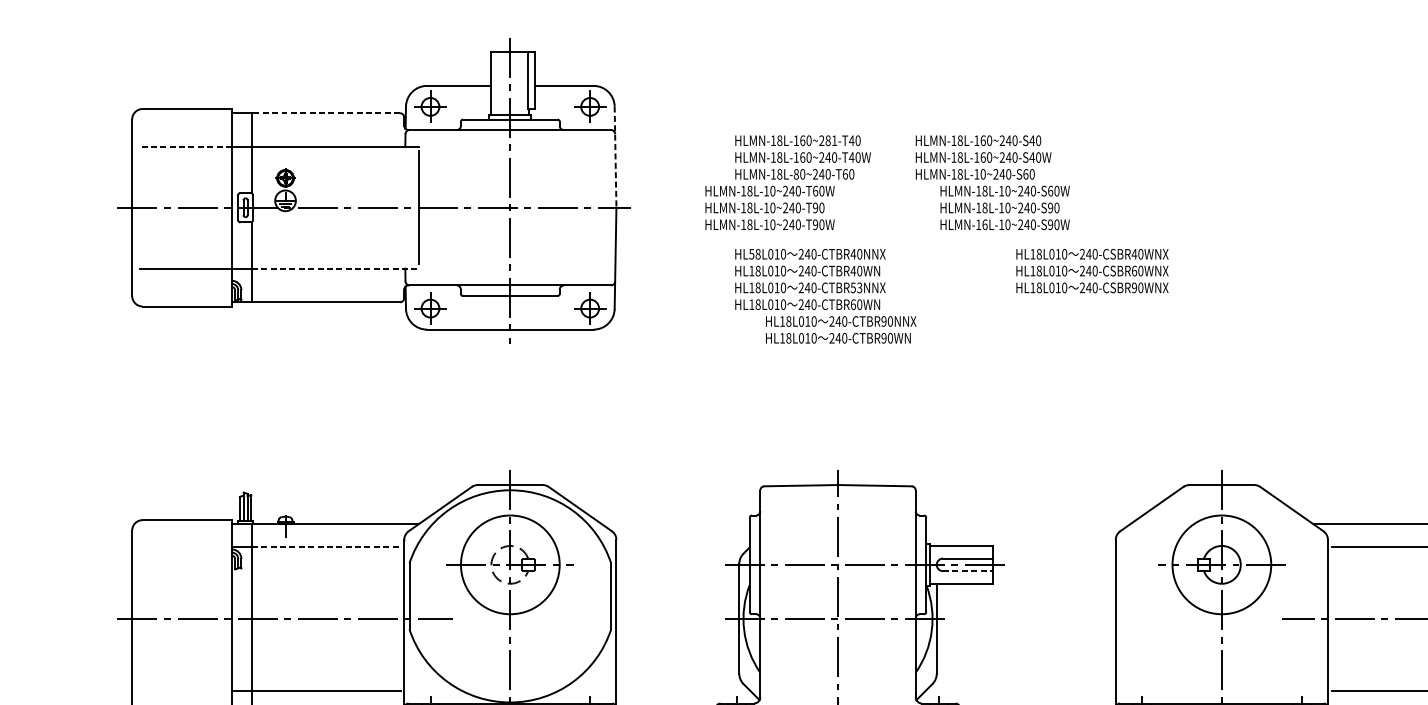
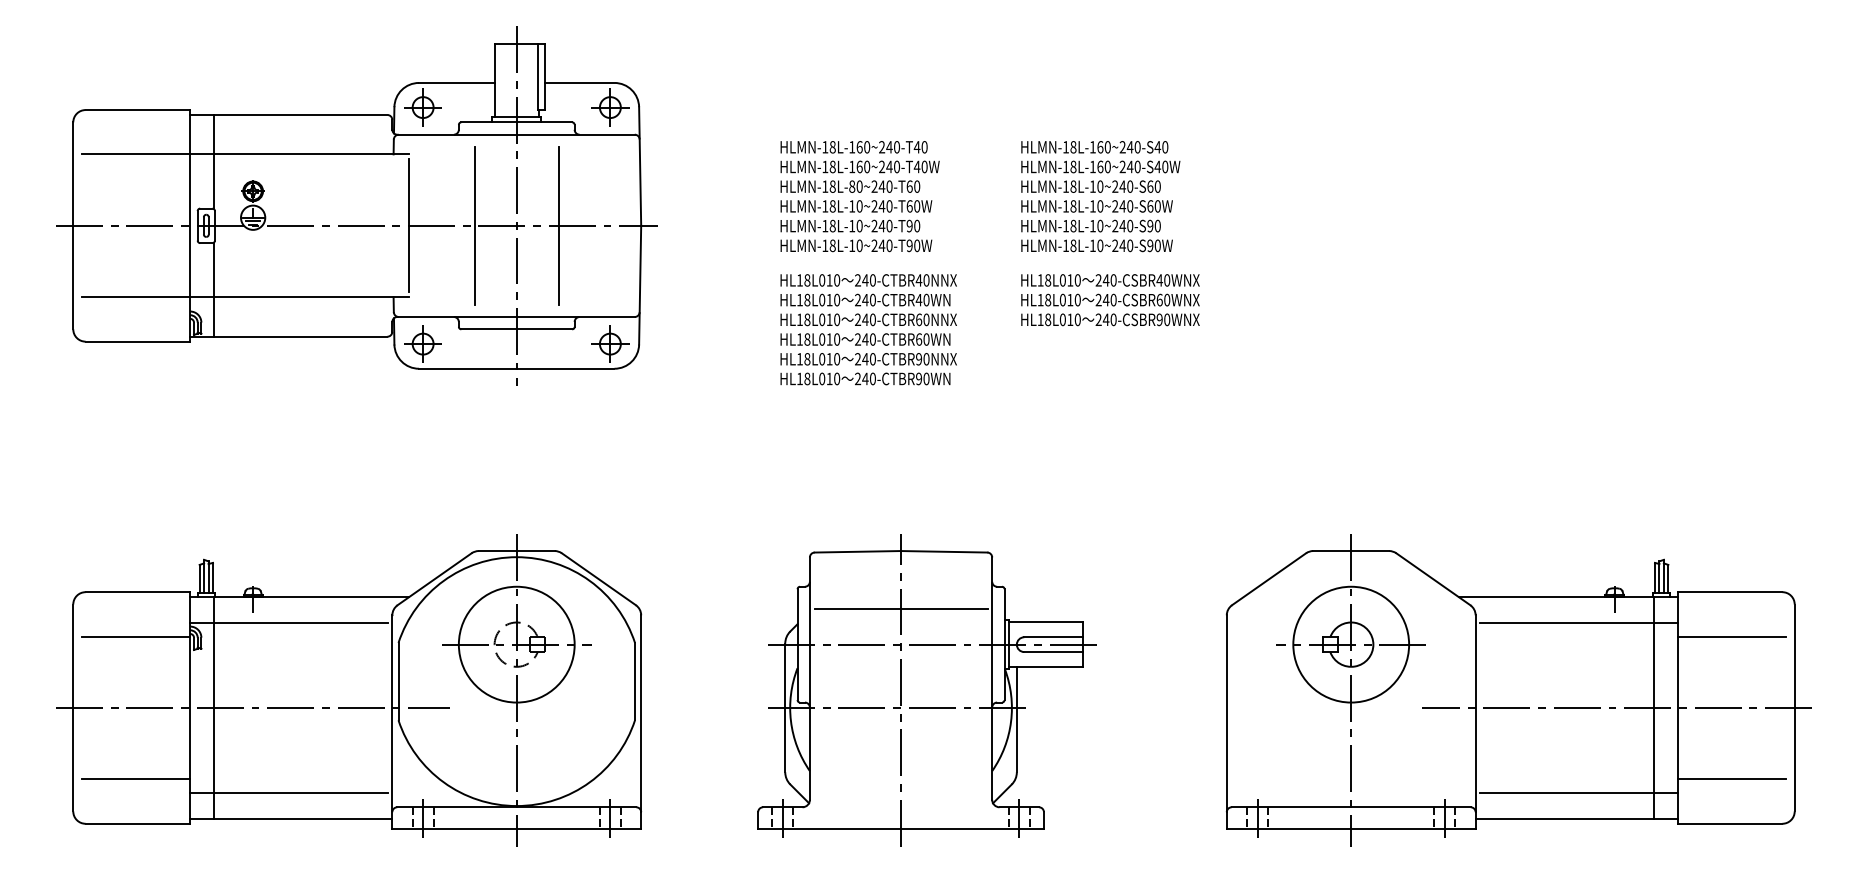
line: (325, 112) -> (300, 114), dashed -> solid
text: (831, 140) -> (893, 147), HLMN-18L-160~281-T40 -> HLMN-18L-160~240-T40
line: (185, 146) -> (135, 154), dashed -> solid
line: (615, 157) -> (640, 167), dashed -> solid
text: (983, 157) -> (1100, 166), moved
line: (474, 207) -> (474, 225), added
line: (545, 207) -> (558, 225), added
text: (770, 208) -> (856, 226), moved
text: (985, 224) -> (1073, 245), HLMN-16L-10~240-S90W -> HLMN-18L-10~240-S90W
text: (751, 254) -> (799, 280), HL58L010 -> HL18L010
line: (335, 268) -> (311, 297), dashed -> solid
text: (1092, 271) -> (1110, 300), moved
text: (856, 287) -> (922, 319), 240-CTBR53NNX -> 240-CTBR60NNX
text: (840, 330) -> (868, 369), moved
line: (837, 534) -> (900, 608), added
line: (326, 546) -> (301, 623), dashed -> solid
line: (185, 557) -> (135, 636), added
line: (968, 571) -> (1053, 652), dashed -> solid
line: (185, 679) -> (135, 779), added

